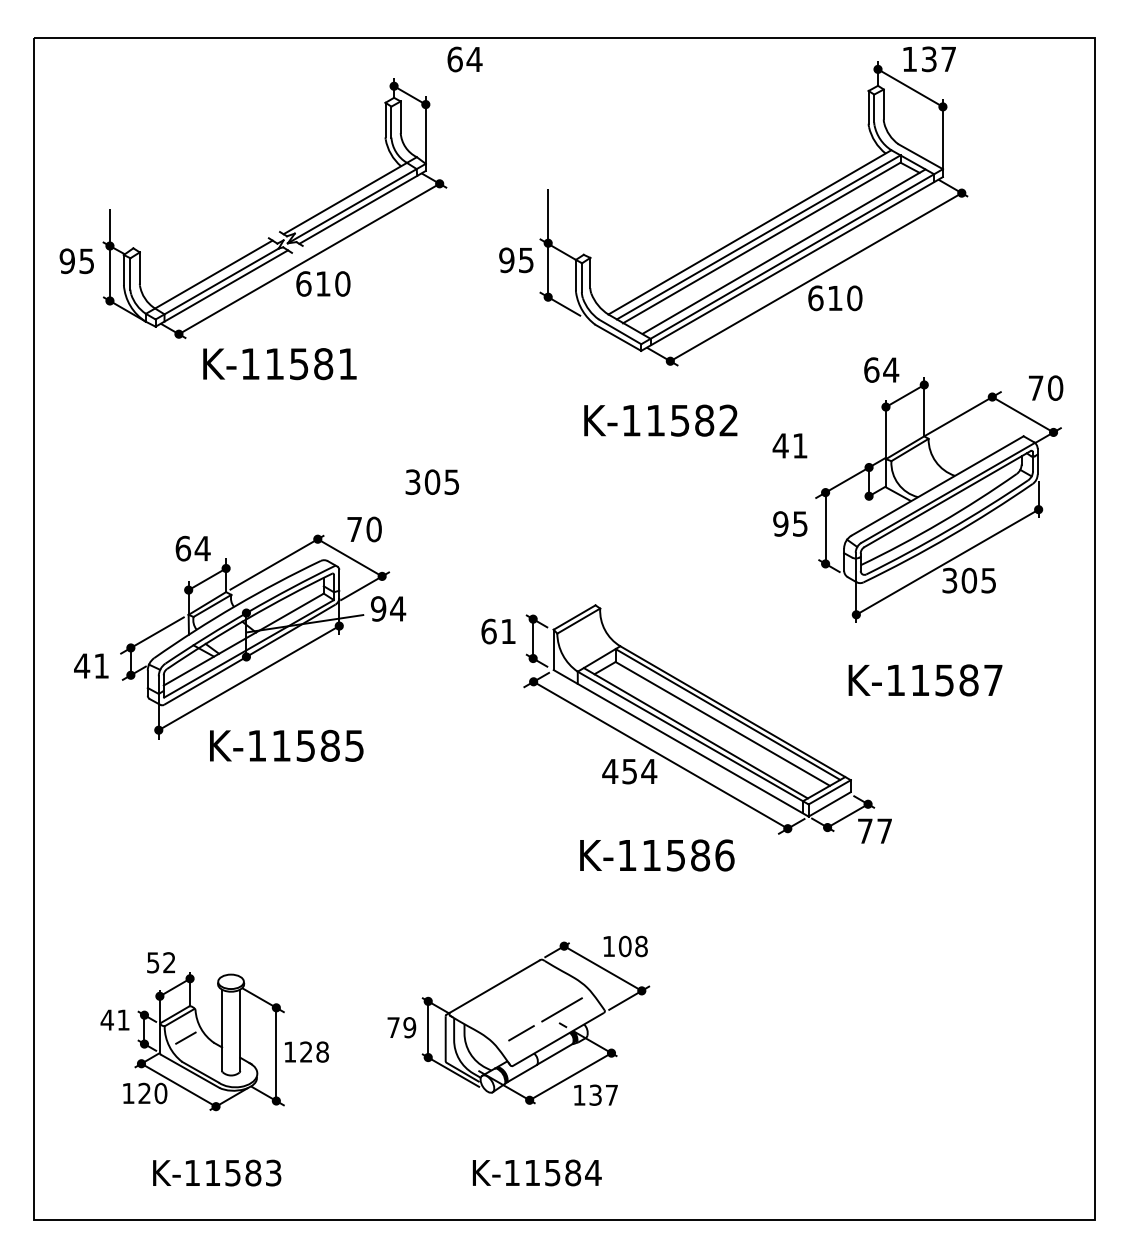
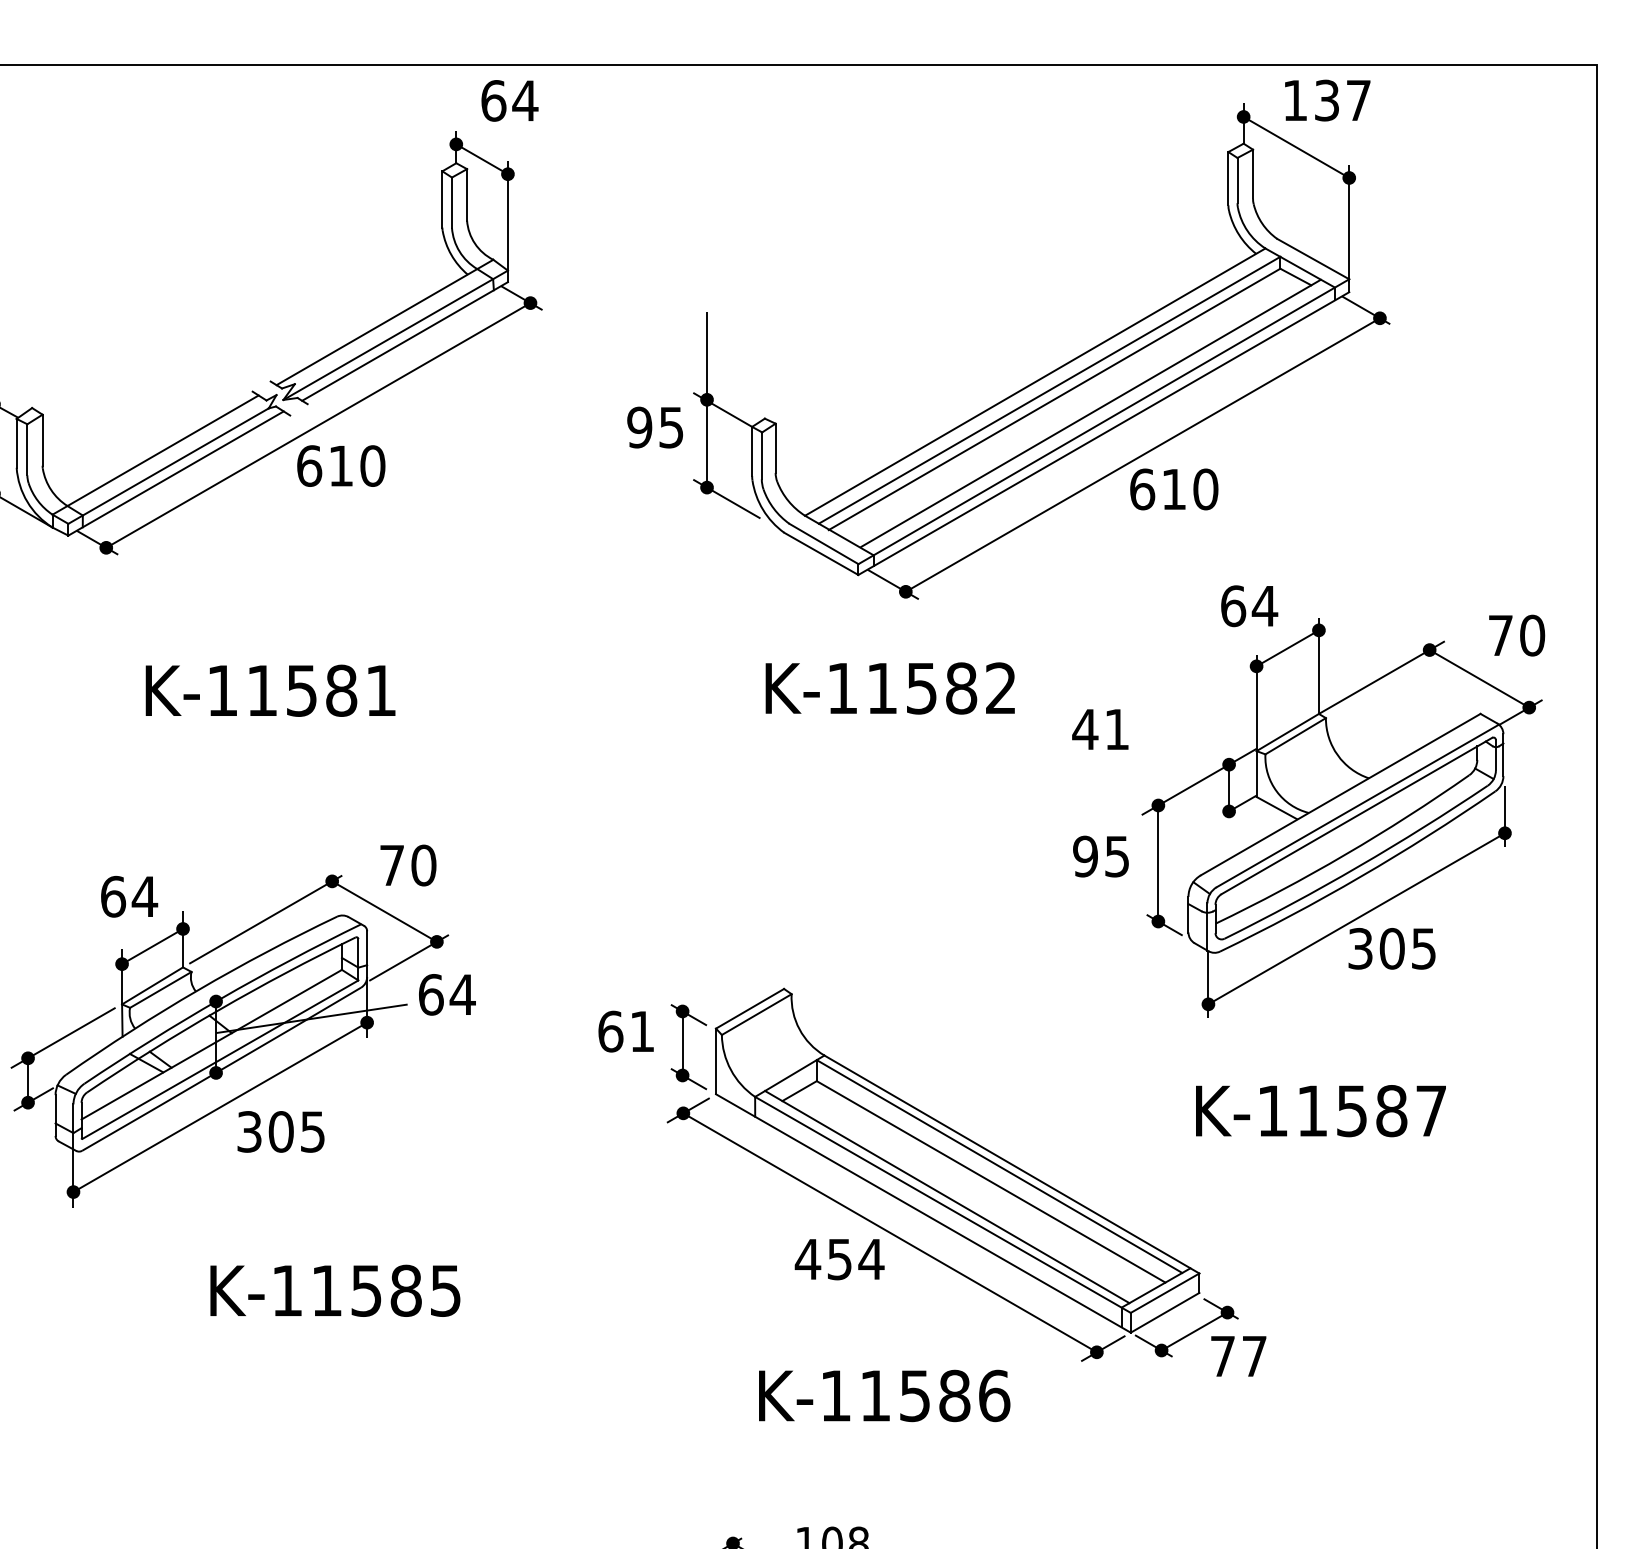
text: (464, 59) -> (509, 100), moved
text: (279, 364) -> (269, 691), moved
text: (431, 481) -> (279, 1130), moved
text: (378, 608) -> (430, 994), 94 -> 64
text: (286, 745) -> (334, 1290), moved

